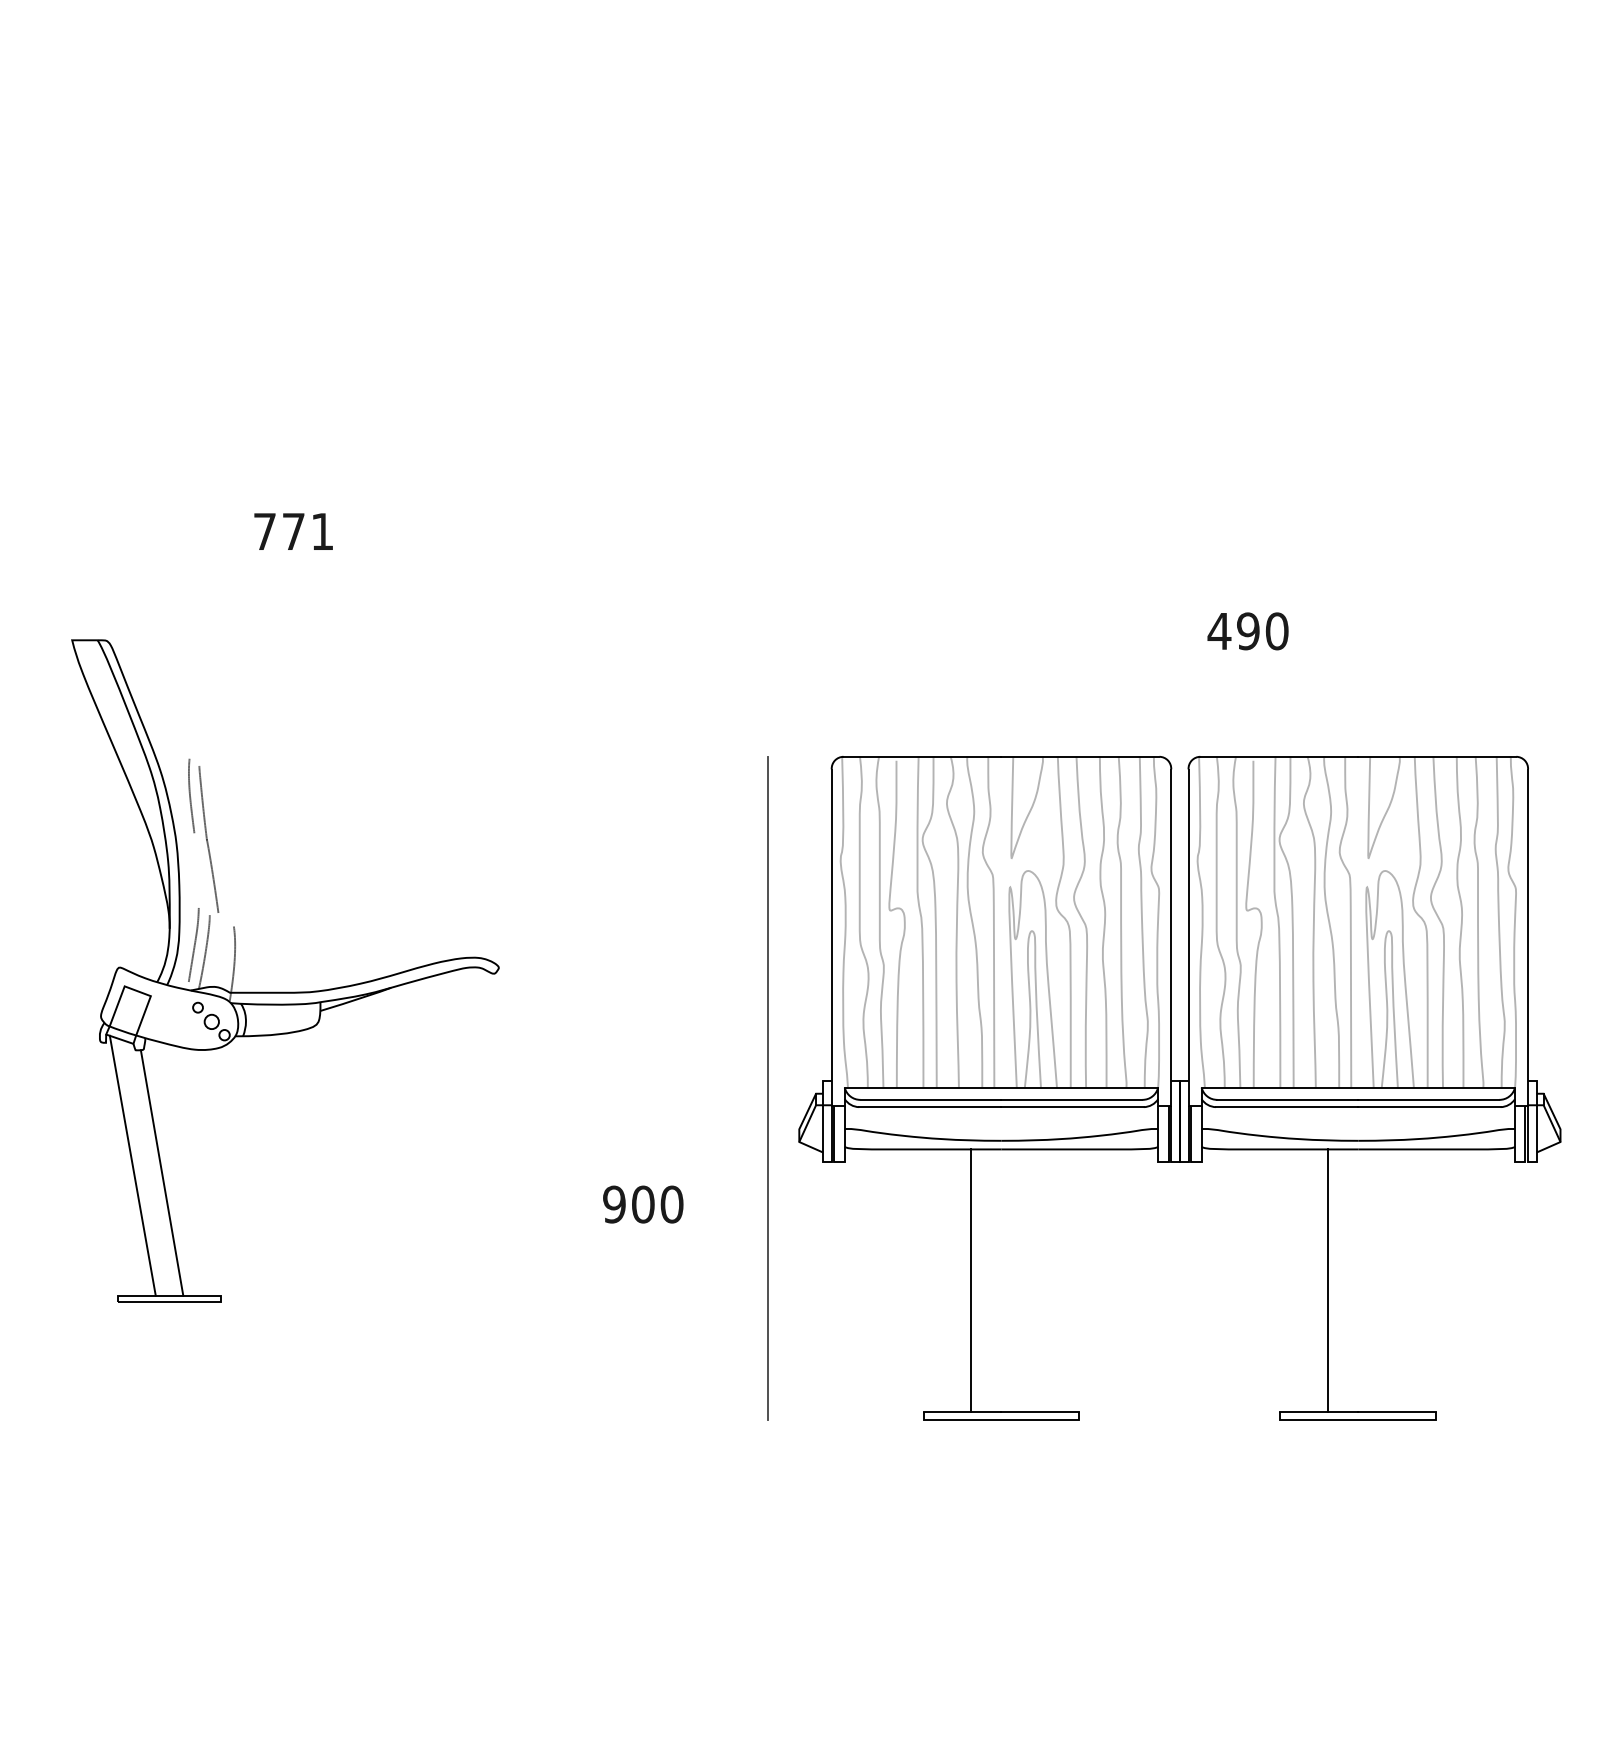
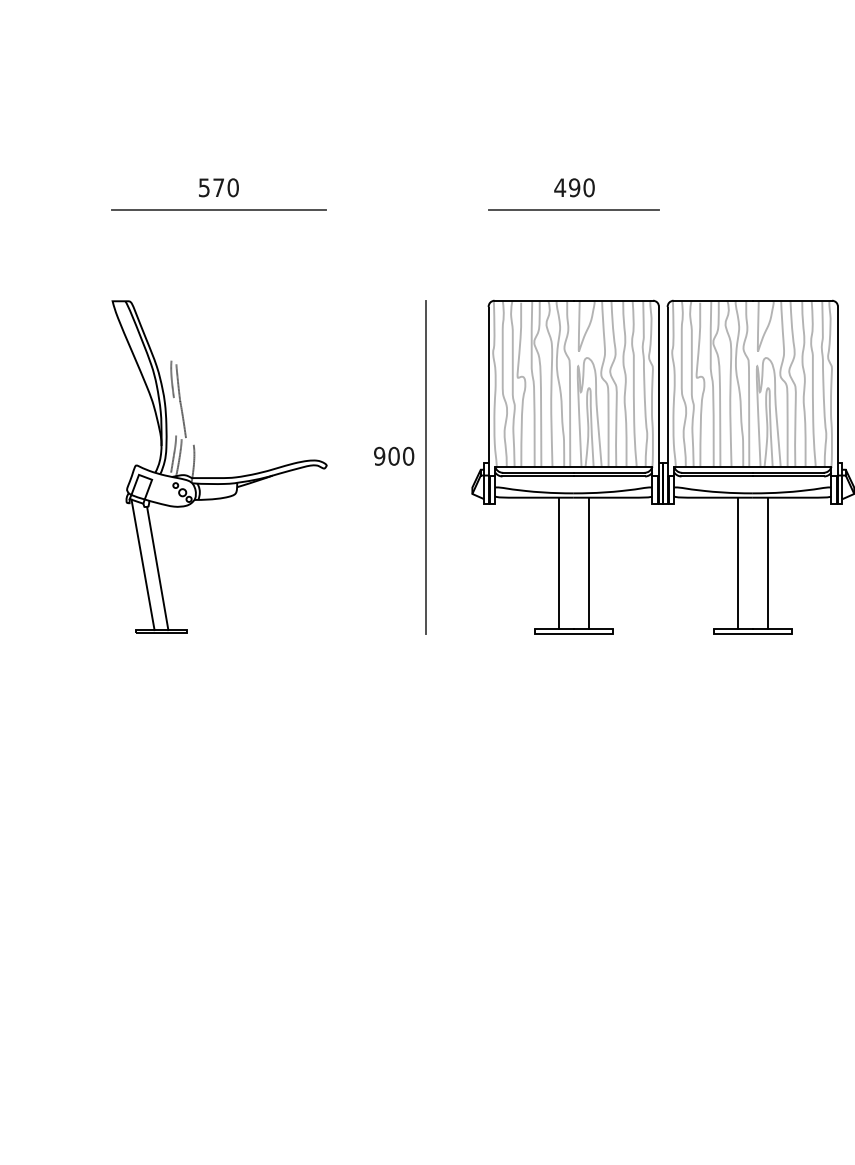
text: (293, 531) -> (218, 187), 771 -> 570
line: (295, 576) -> (219, 210), added
line: (1000, 576) -> (573, 210), added
text: (1248, 630) -> (574, 187), moved
part: (285, 991) -> (219, 477), moved
line: (767, 1089) -> (425, 467), moved
text: (644, 1202) -> (394, 455), moved
line: (1030, 1280) -> (588, 563), added
line: (1387, 1280) -> (767, 563), added

